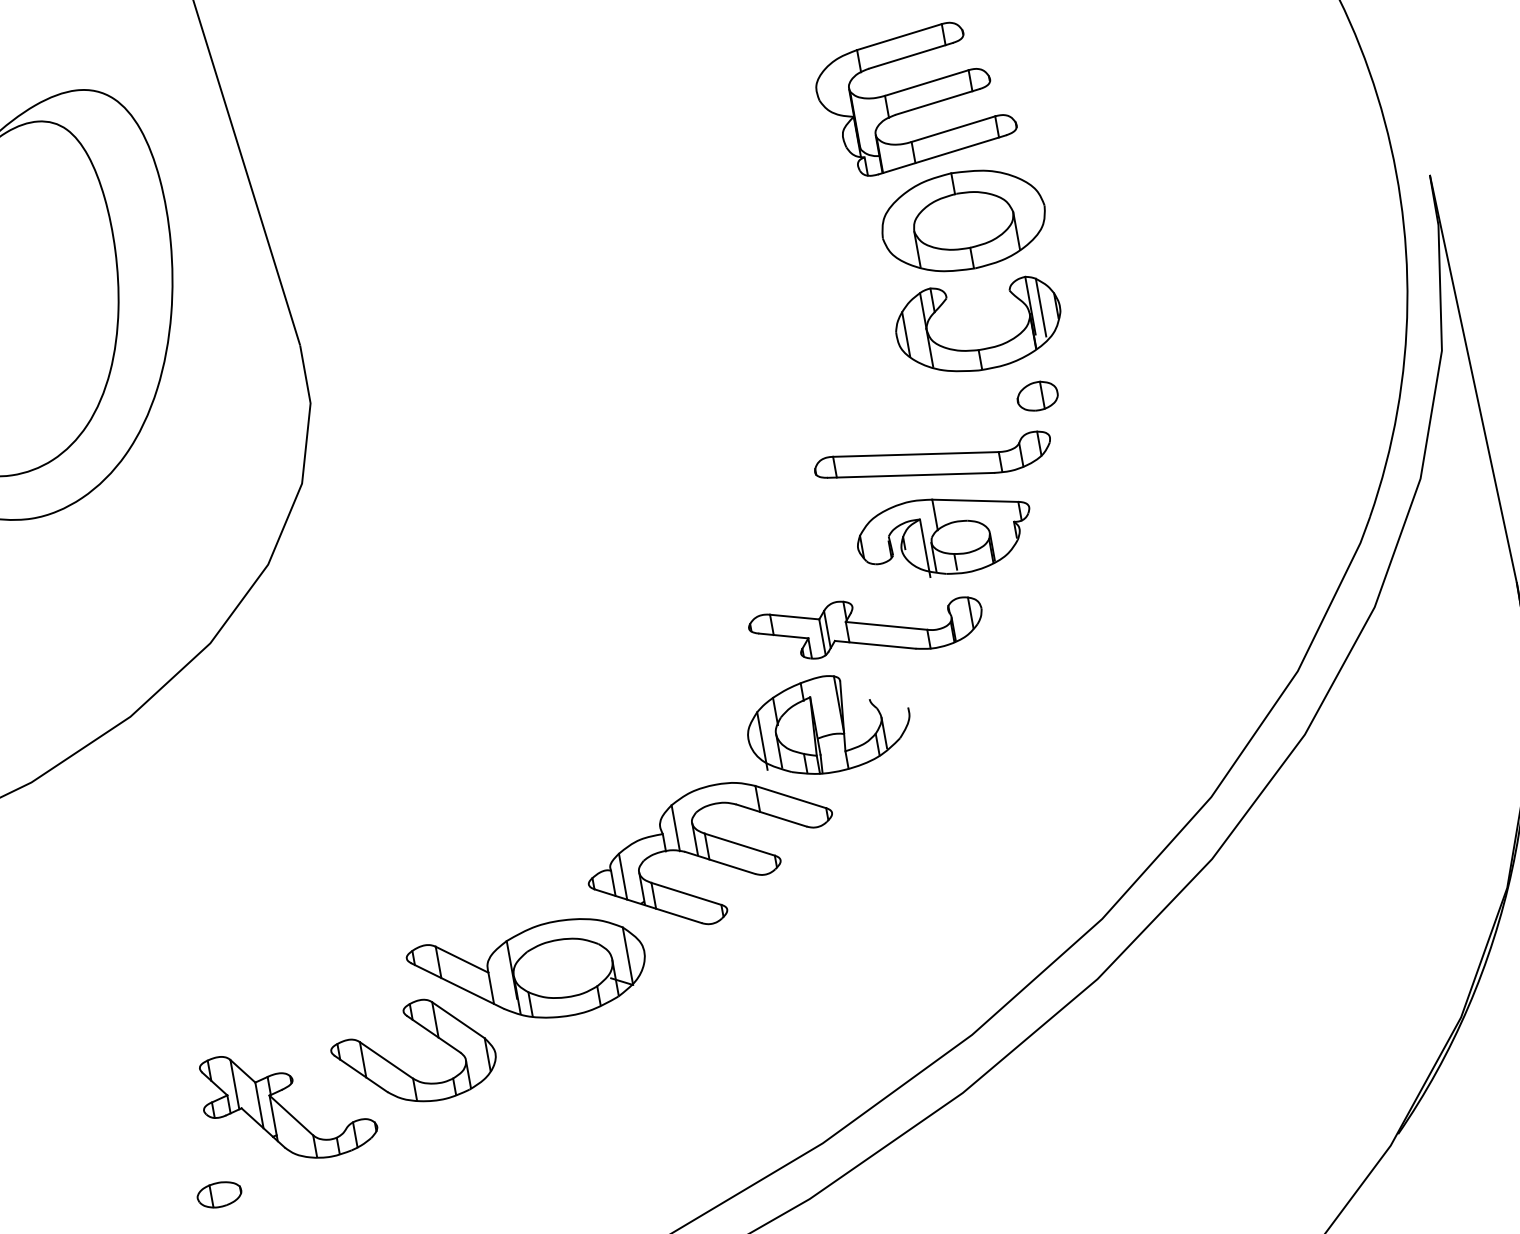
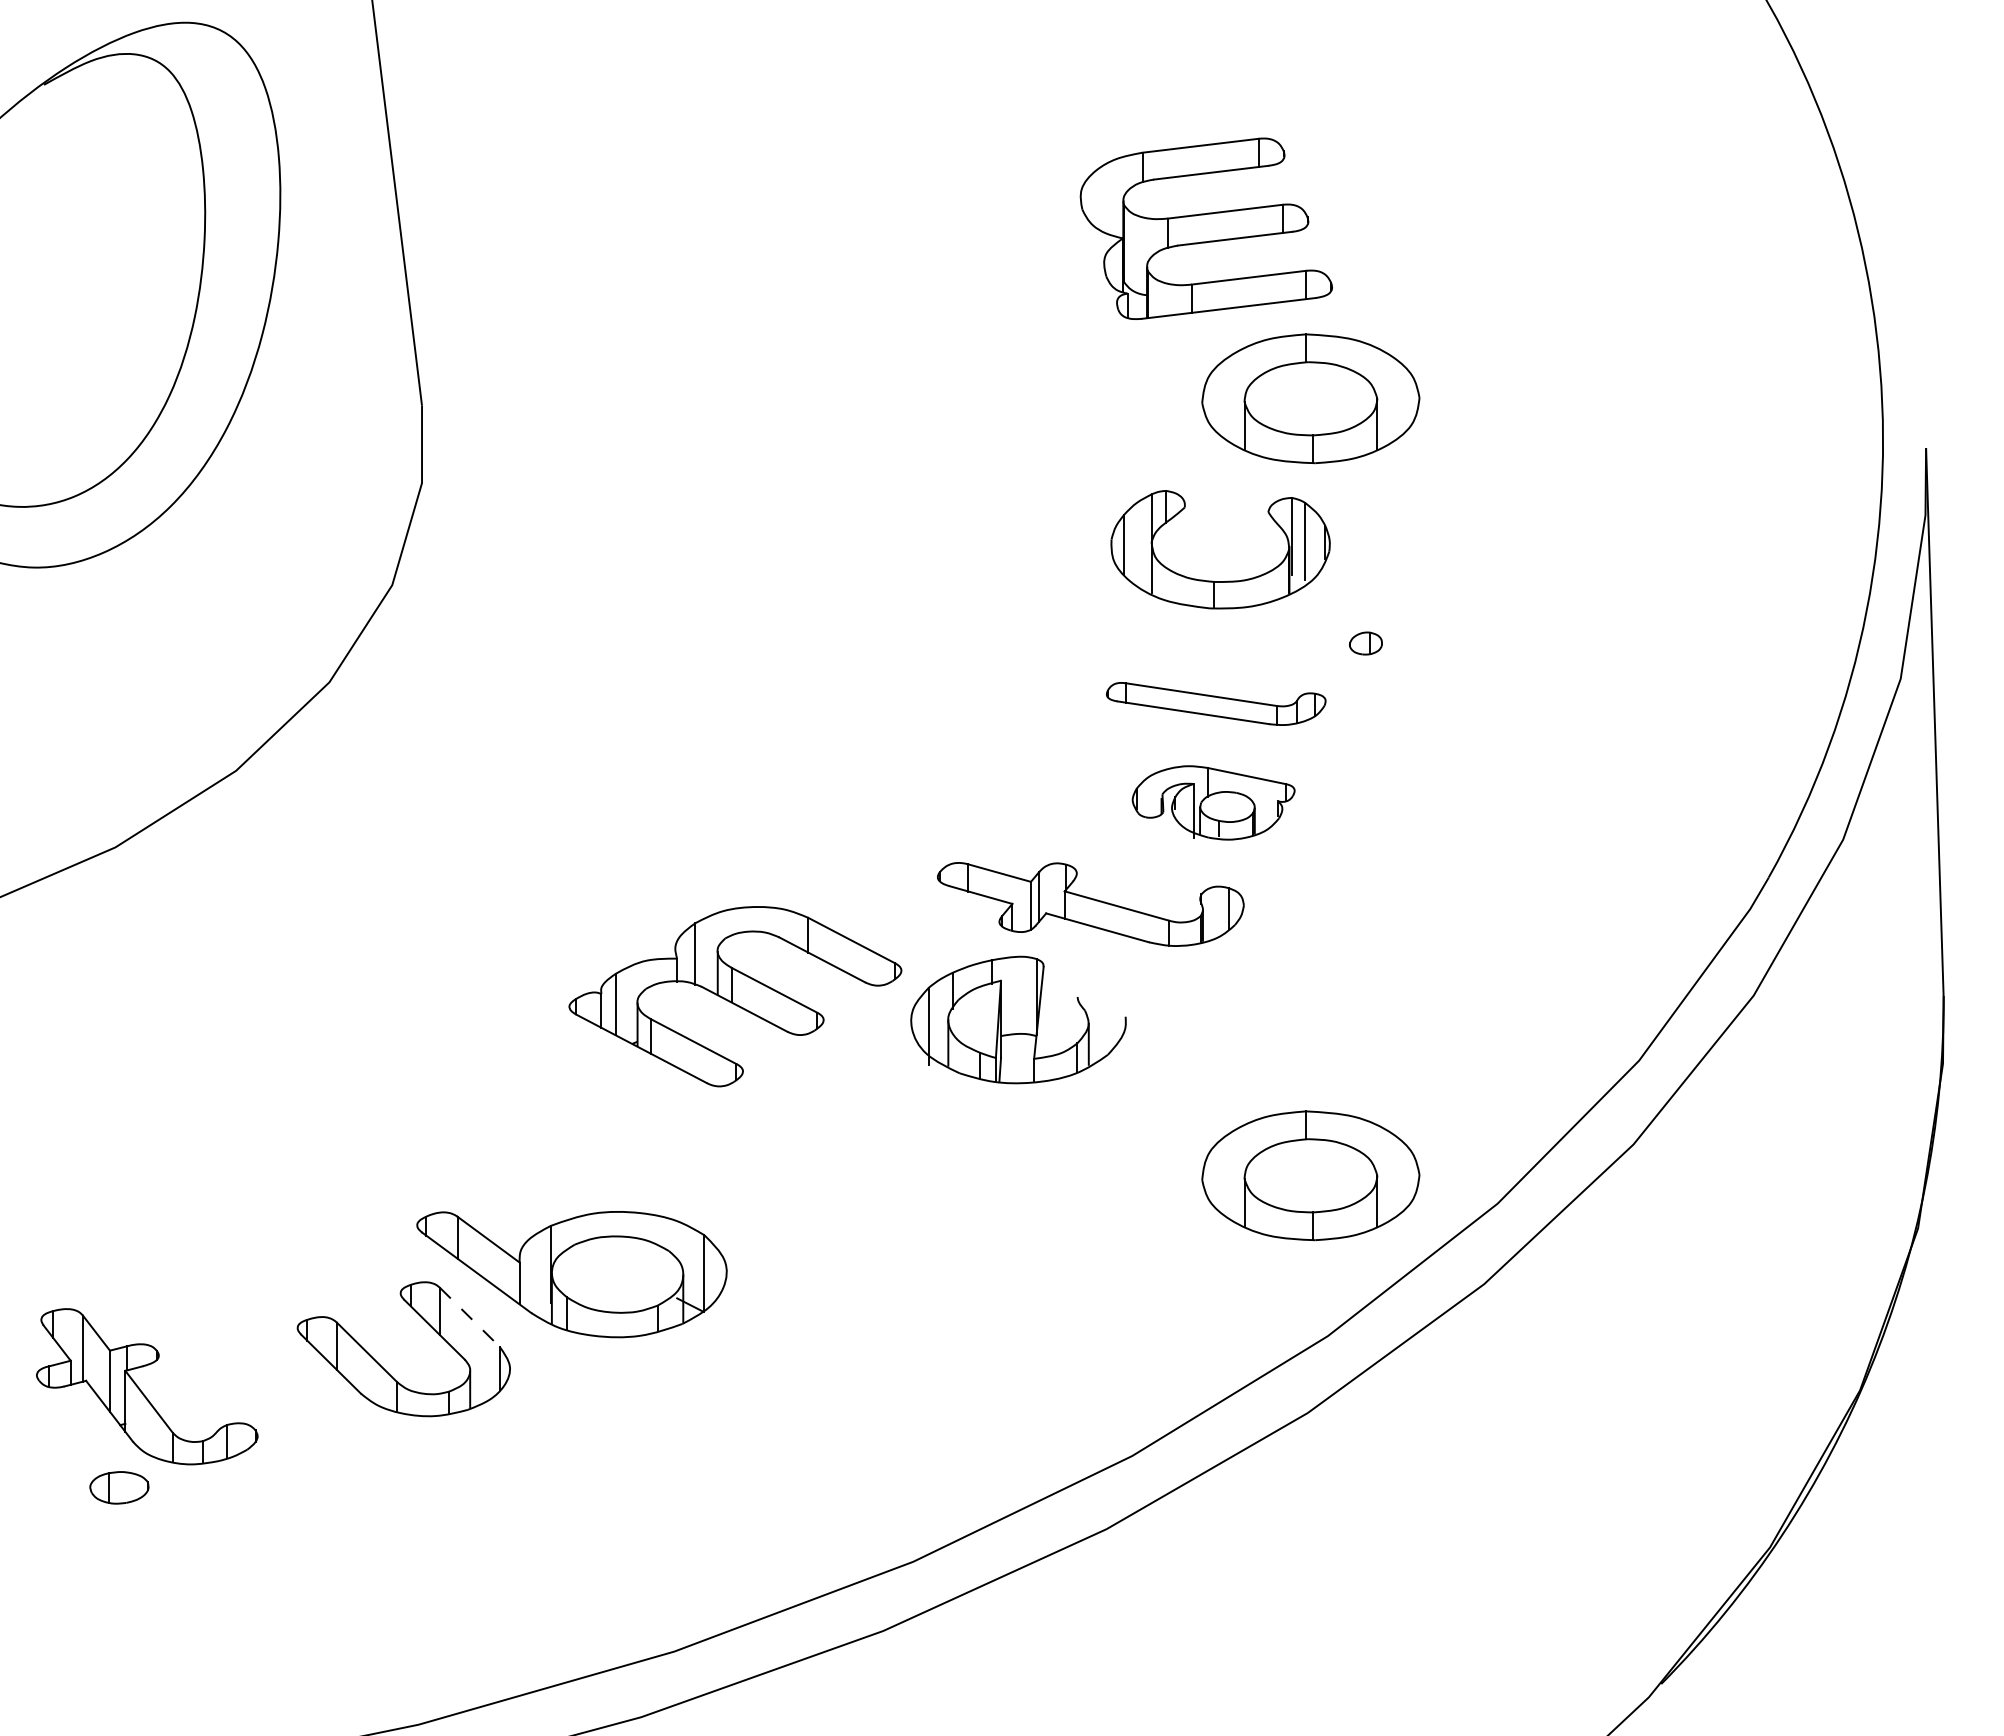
part: (914, 98) -> (1205, 228), moved
part: (988, 347) -> (1227, 580), moved
part: (1037, 396) -> (1365, 643), size x0.6
part: (933, 461) -> (1216, 703), size x0.7
part: (945, 535) -> (1213, 802), size x0.7
part: (1067, 801) -> (1310, 1175), added
part: (711, 854) -> (735, 996), moved
line: (458, 1020) -> (469, 1317), solid -> dashed
part: (285, 1108) -> (142, 1391), moved

